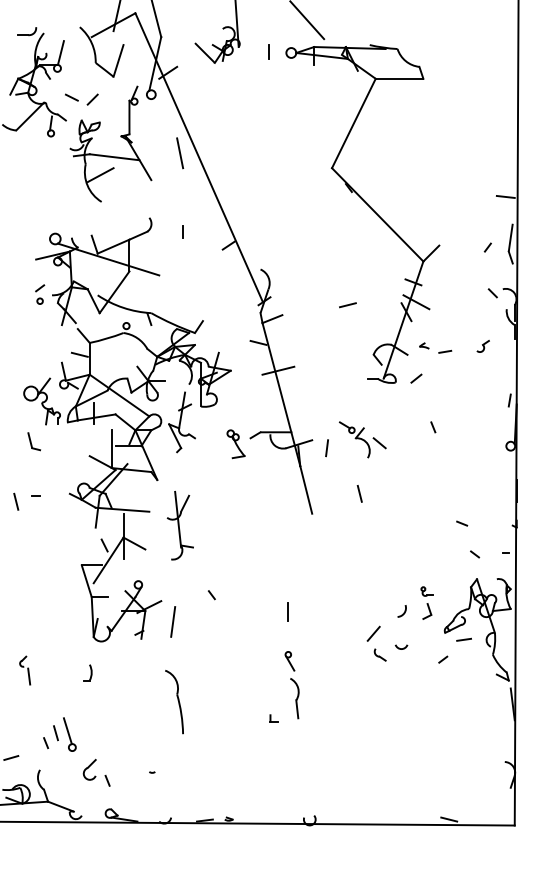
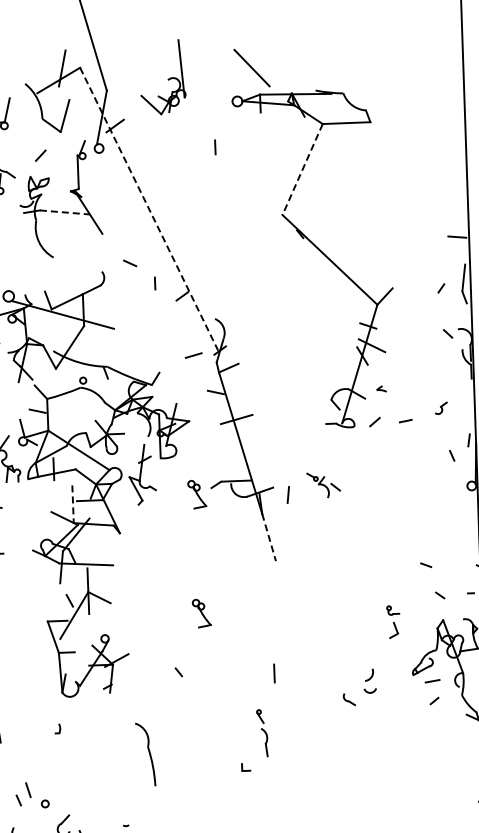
line: (268, 51) -> (215, 146), moved
line: (71, 97) -> (129, 263), moved
line: (353, 123) -> (302, 169), solid -> dashed
line: (180, 153) -> (130, 206), removed
line: (115, 157) -> (65, 212), solid -> dashed
line: (199, 157) -> (149, 209), solid -> dashed
line: (100, 175) -> (51, 231), removed
line: (182, 231) -> (154, 283), moved
line: (347, 305) -> (193, 355), moved
part: (482, 346) -> (440, 408), moved
line: (445, 351) -> (405, 420), moved
line: (433, 427) -> (452, 455), moved
part: (362, 439) -> (323, 484), size x0.7
line: (111, 449) -> (72, 504), solid -> dashed
line: (306, 489) -> (269, 537), solid -> dashed
line: (359, 493) -> (322, 539), removed
part: (179, 525) -> (143, 577), removed
part: (235, 563) -> (201, 613), added
line: (211, 595) -> (178, 672), moved
part: (426, 602) -> (392, 621), moved
line: (287, 611) -> (273, 673), moved
arc: (403, 612) -> (370, 676), moved
line: (173, 621) -> (141, 674), removed
line: (373, 633) -> (341, 678), removed
line: (443, 659) -> (434, 700), moved
part: (87, 672) -> (57, 728), size x0.6
part: (291, 685) -> (261, 733), size x0.7
line: (67, 731) -> (39, 788), removed

